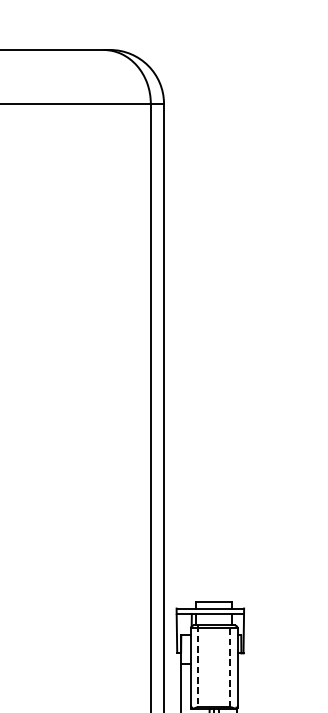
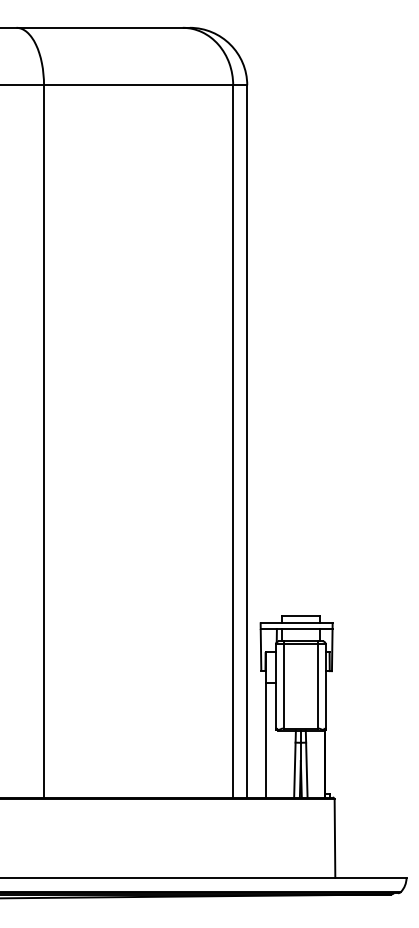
line: (198, 665) -> (283, 684), dashed -> solid
line: (230, 665) -> (318, 684), dashed -> solid

